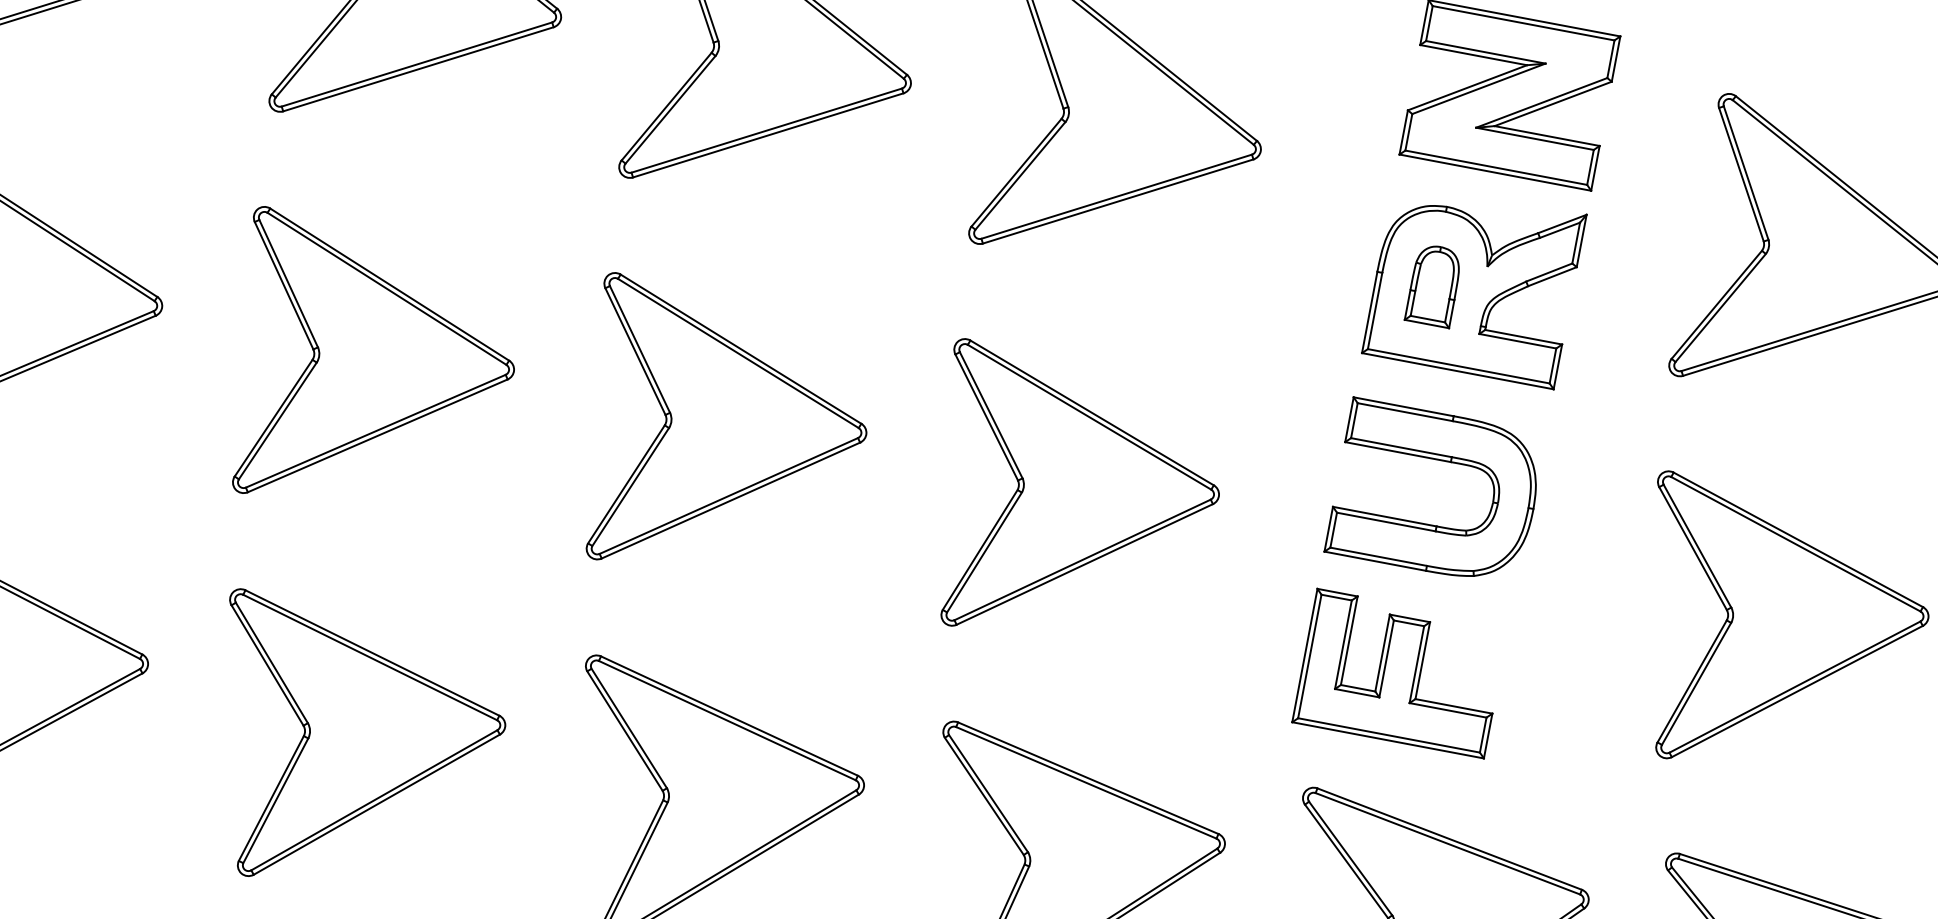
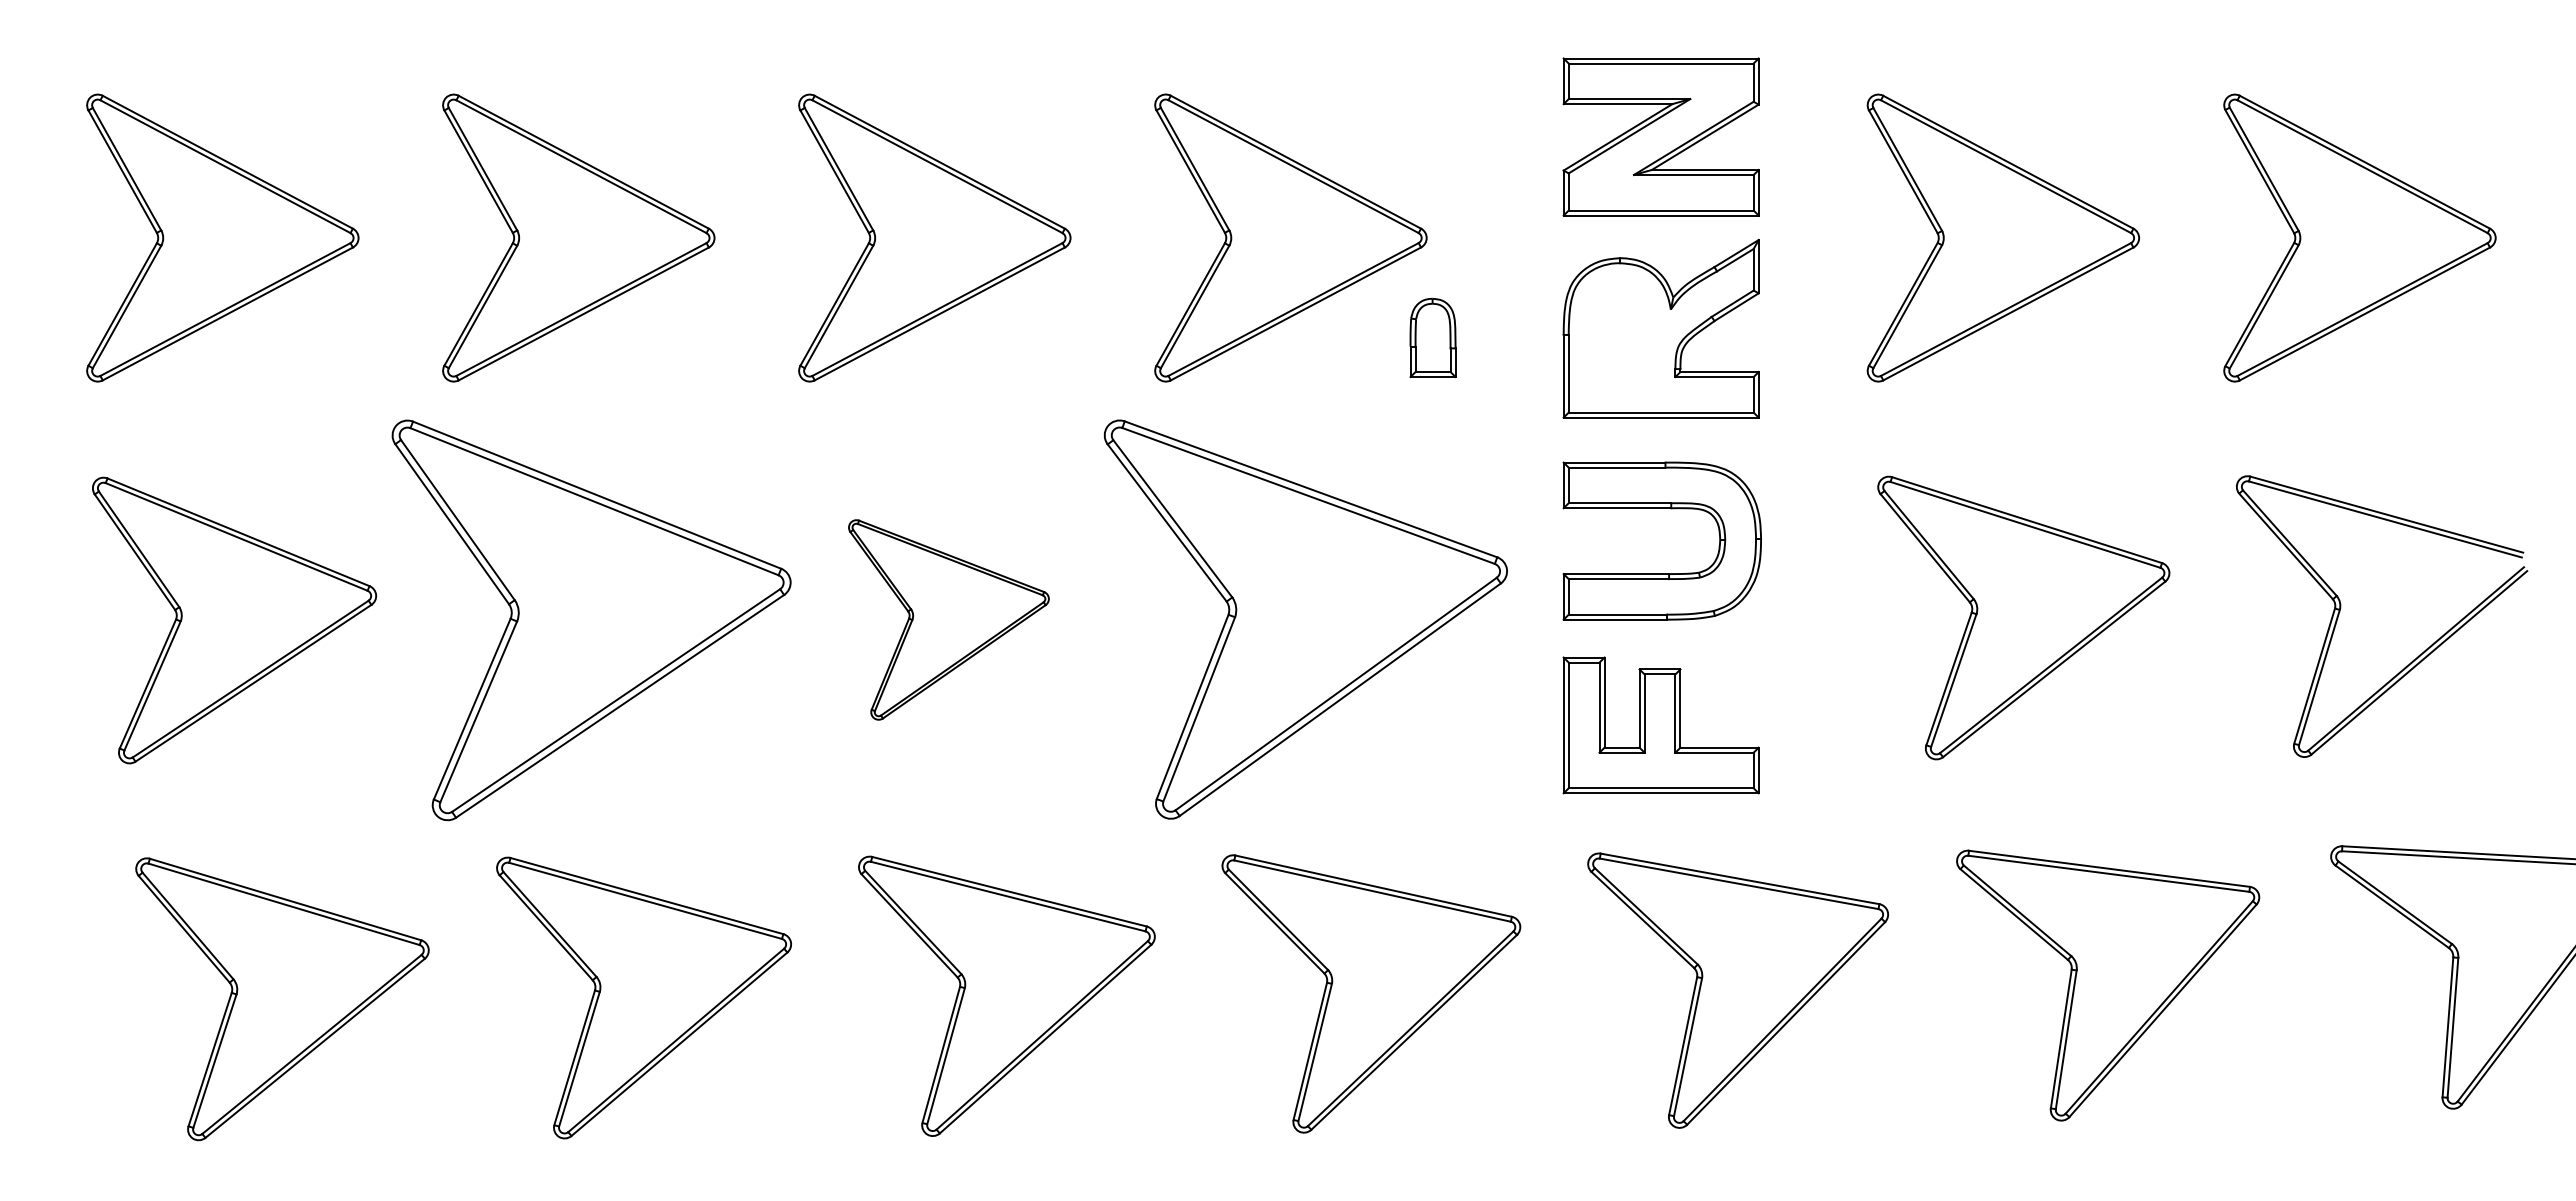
part: (1433, 285) -> (1432, 337), moved
part: (369, 370) -> (591, 619), size x1.4
part: (720, 437) -> (948, 619), size x0.7
part: (1070, 503) -> (1305, 619), size x1.4

